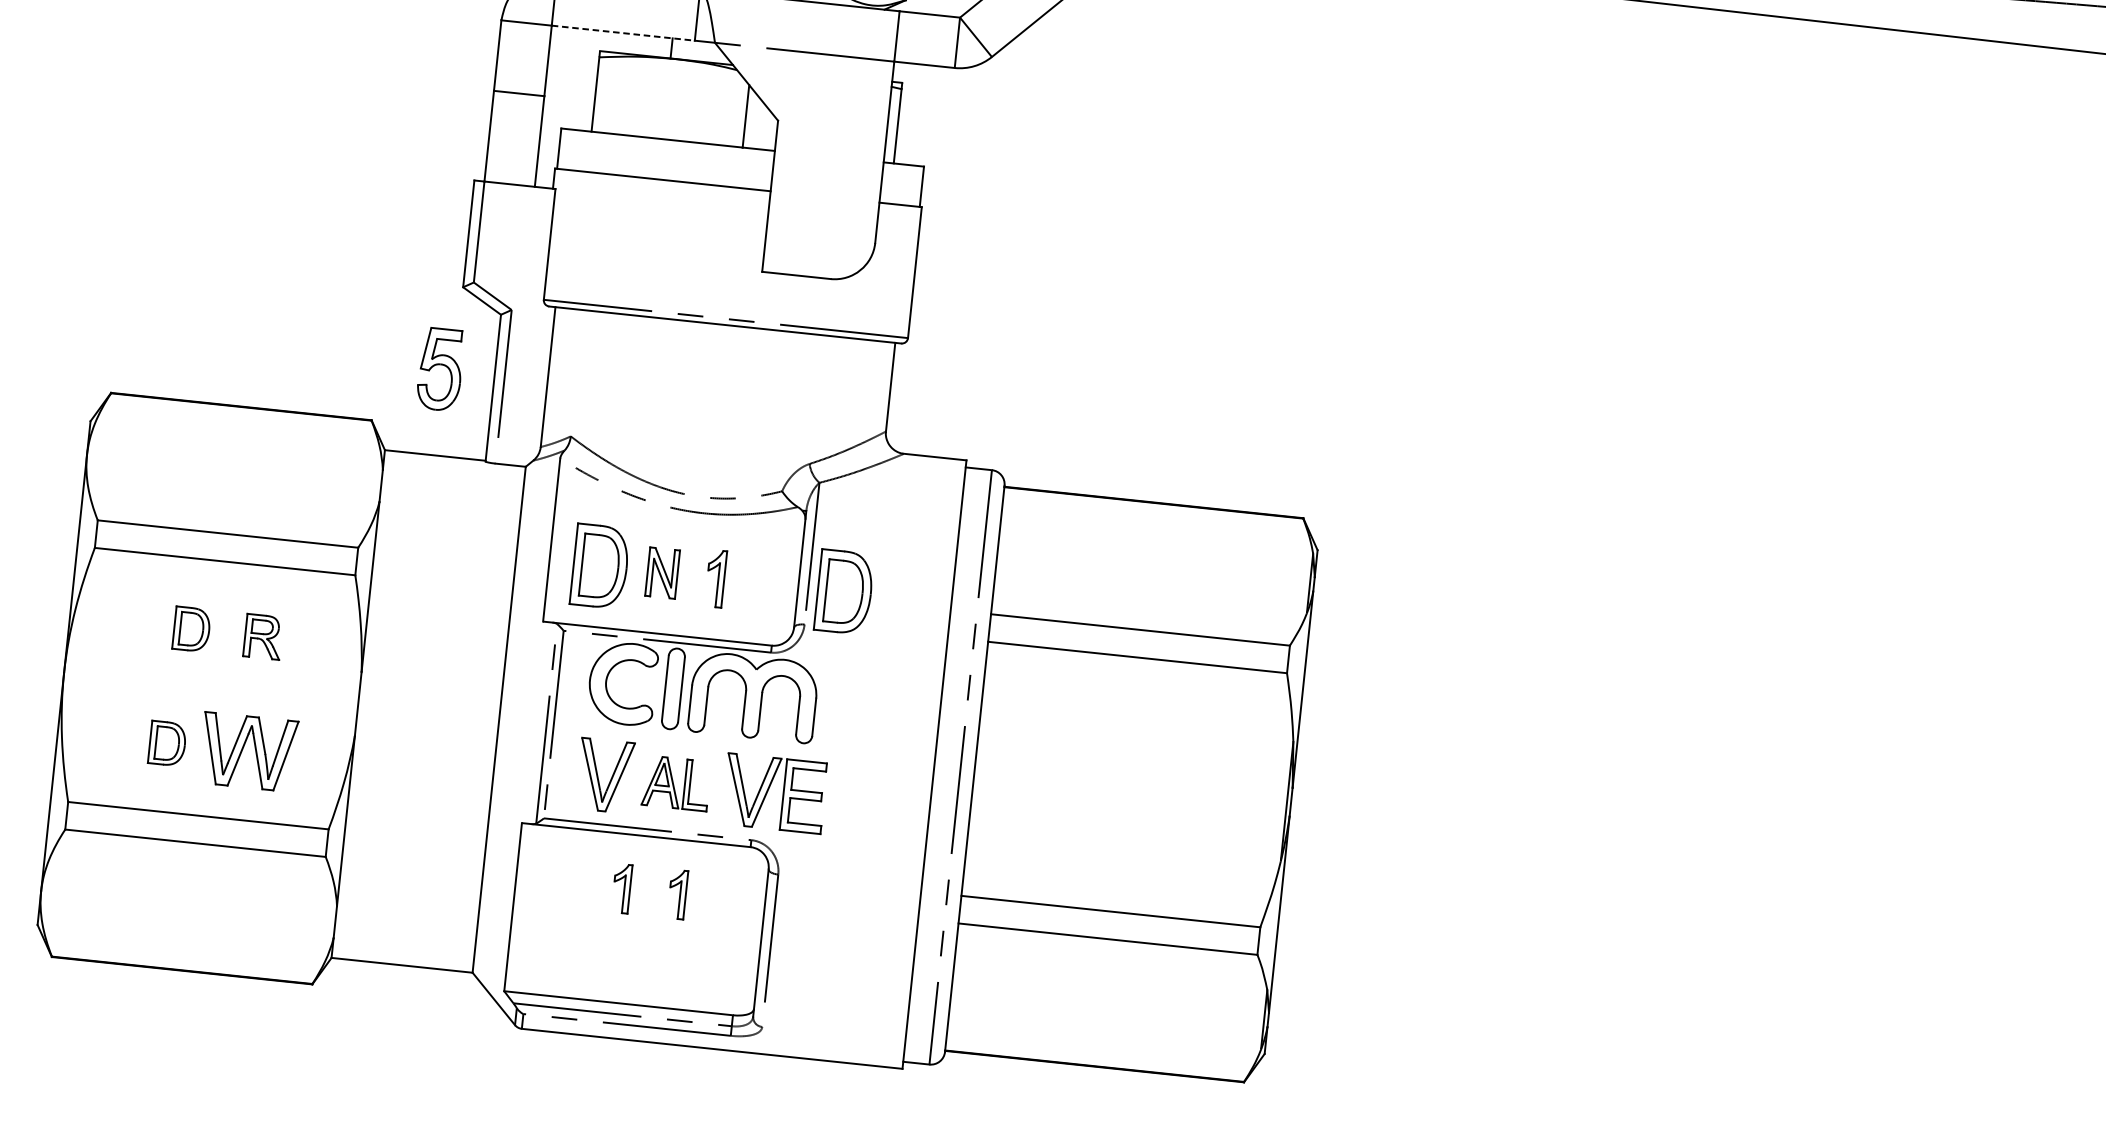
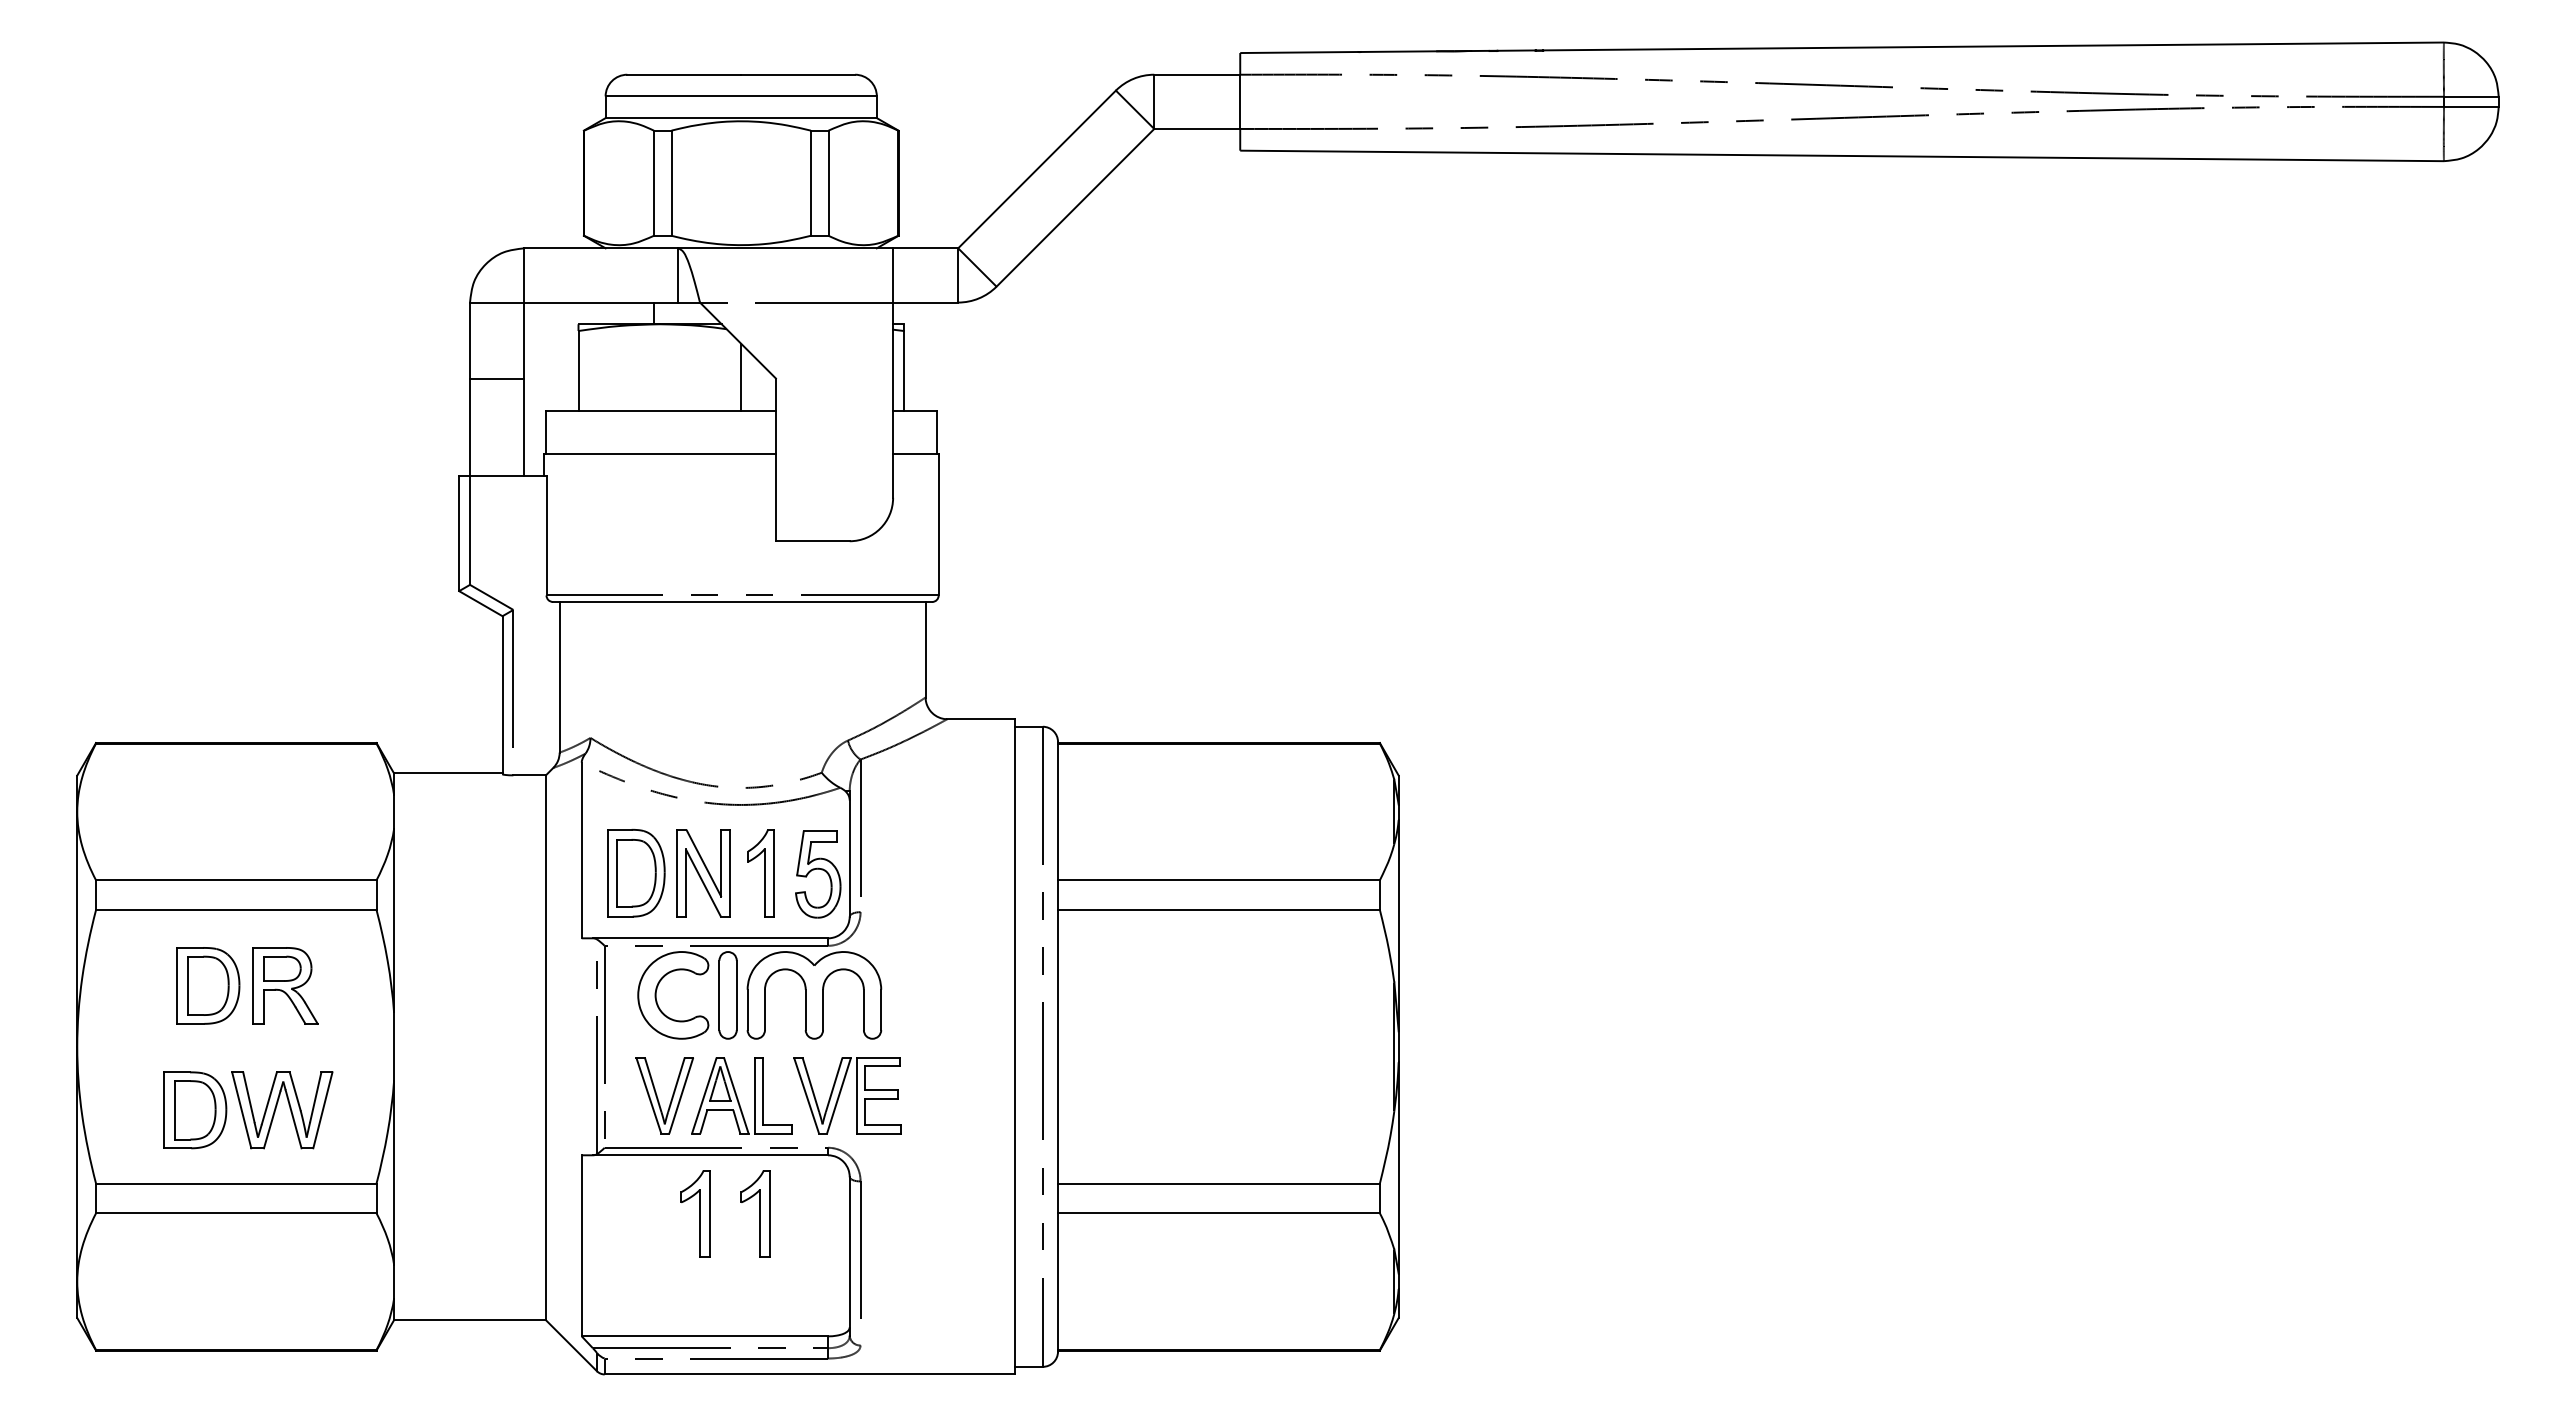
line: (623, 33) -> (601, 302), dashed -> solid
part: (440, 369) -> (818, 874), moved
part: (662, 573) -> (703, 873), size x1.67
part: (715, 578) -> (760, 873), size x1.43
part: (844, 591) -> (899, 872), removed
part: (191, 629) -> (208, 985), size x1.67
part: (263, 636) -> (285, 985), size x1.67
part: (167, 743) -> (195, 1110), size x1.67
part: (676, 783) -> (741, 1095), size x1.43
part: (621, 888) -> (695, 1213), size x1.67
part: (677, 894) -> (755, 1213), size x1.67

